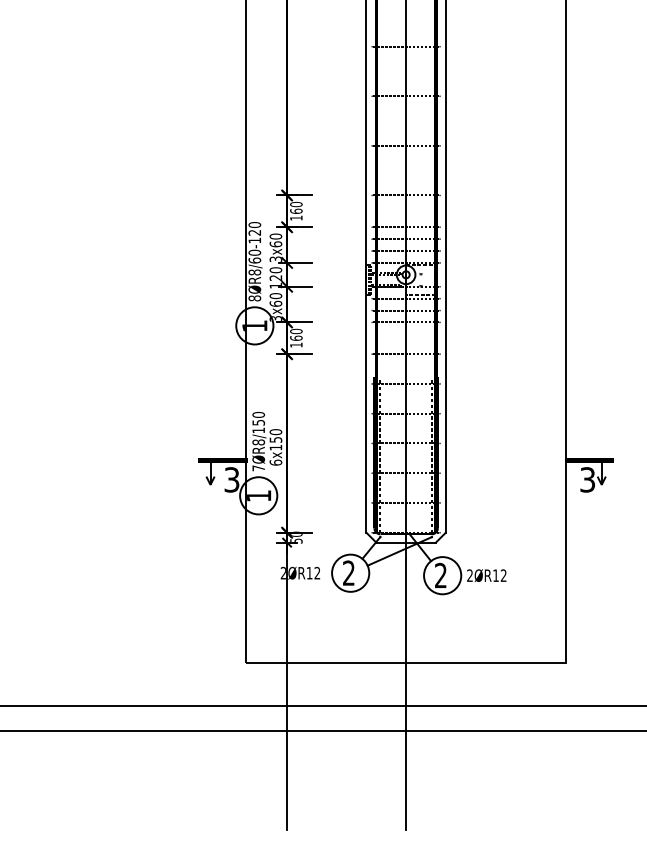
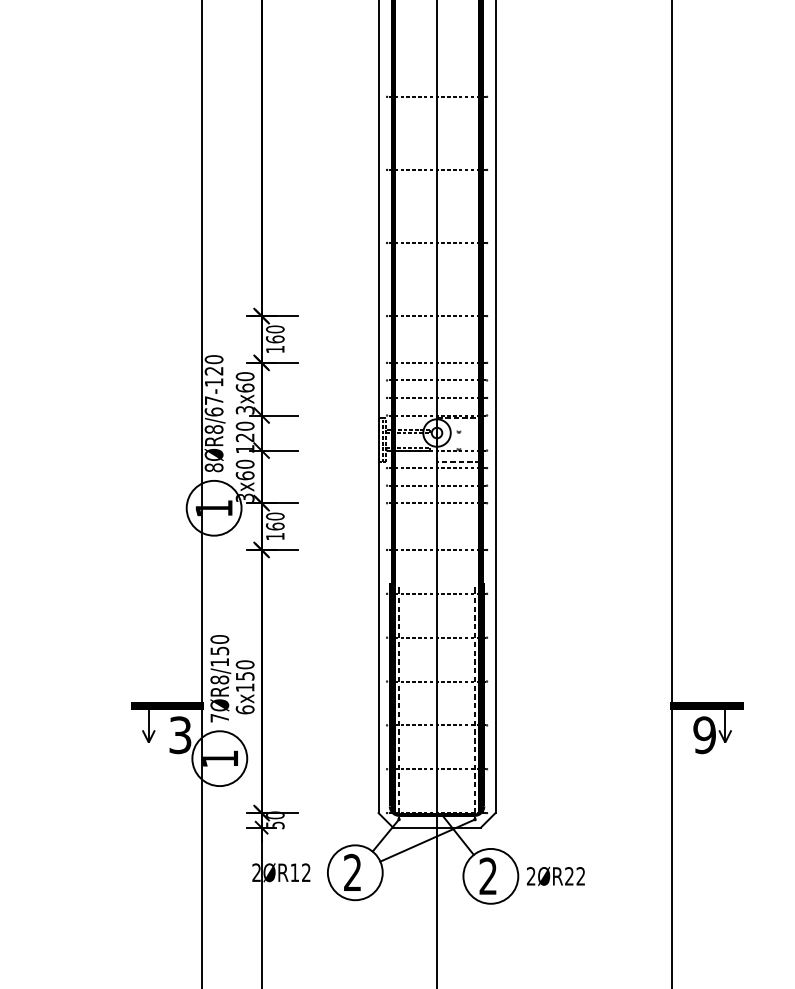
text: (254, 252) -> (213, 400), 8ØR8/60-120 -> 8ØR8/67-120
text: (587, 479) -> (704, 734), 3 -> 9
text: (495, 575) -> (568, 876), 2ØR12 -> 2ØR22

